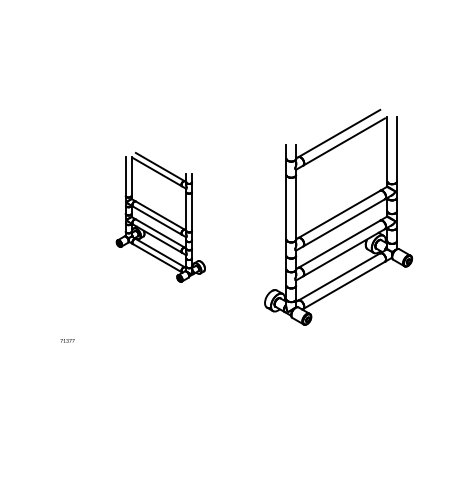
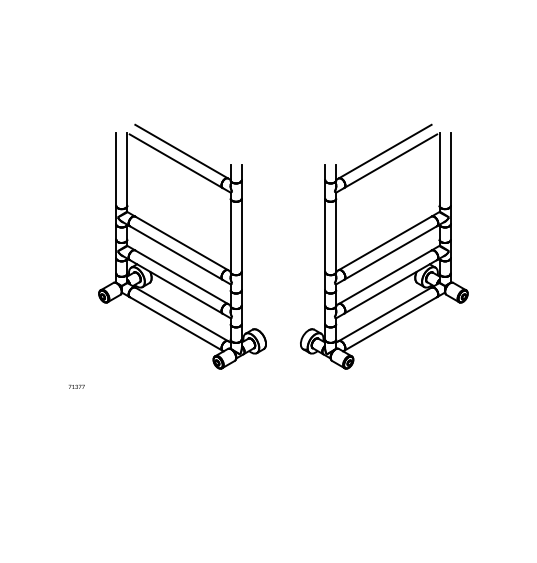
part: (160, 217) -> (182, 246), size x1.67

